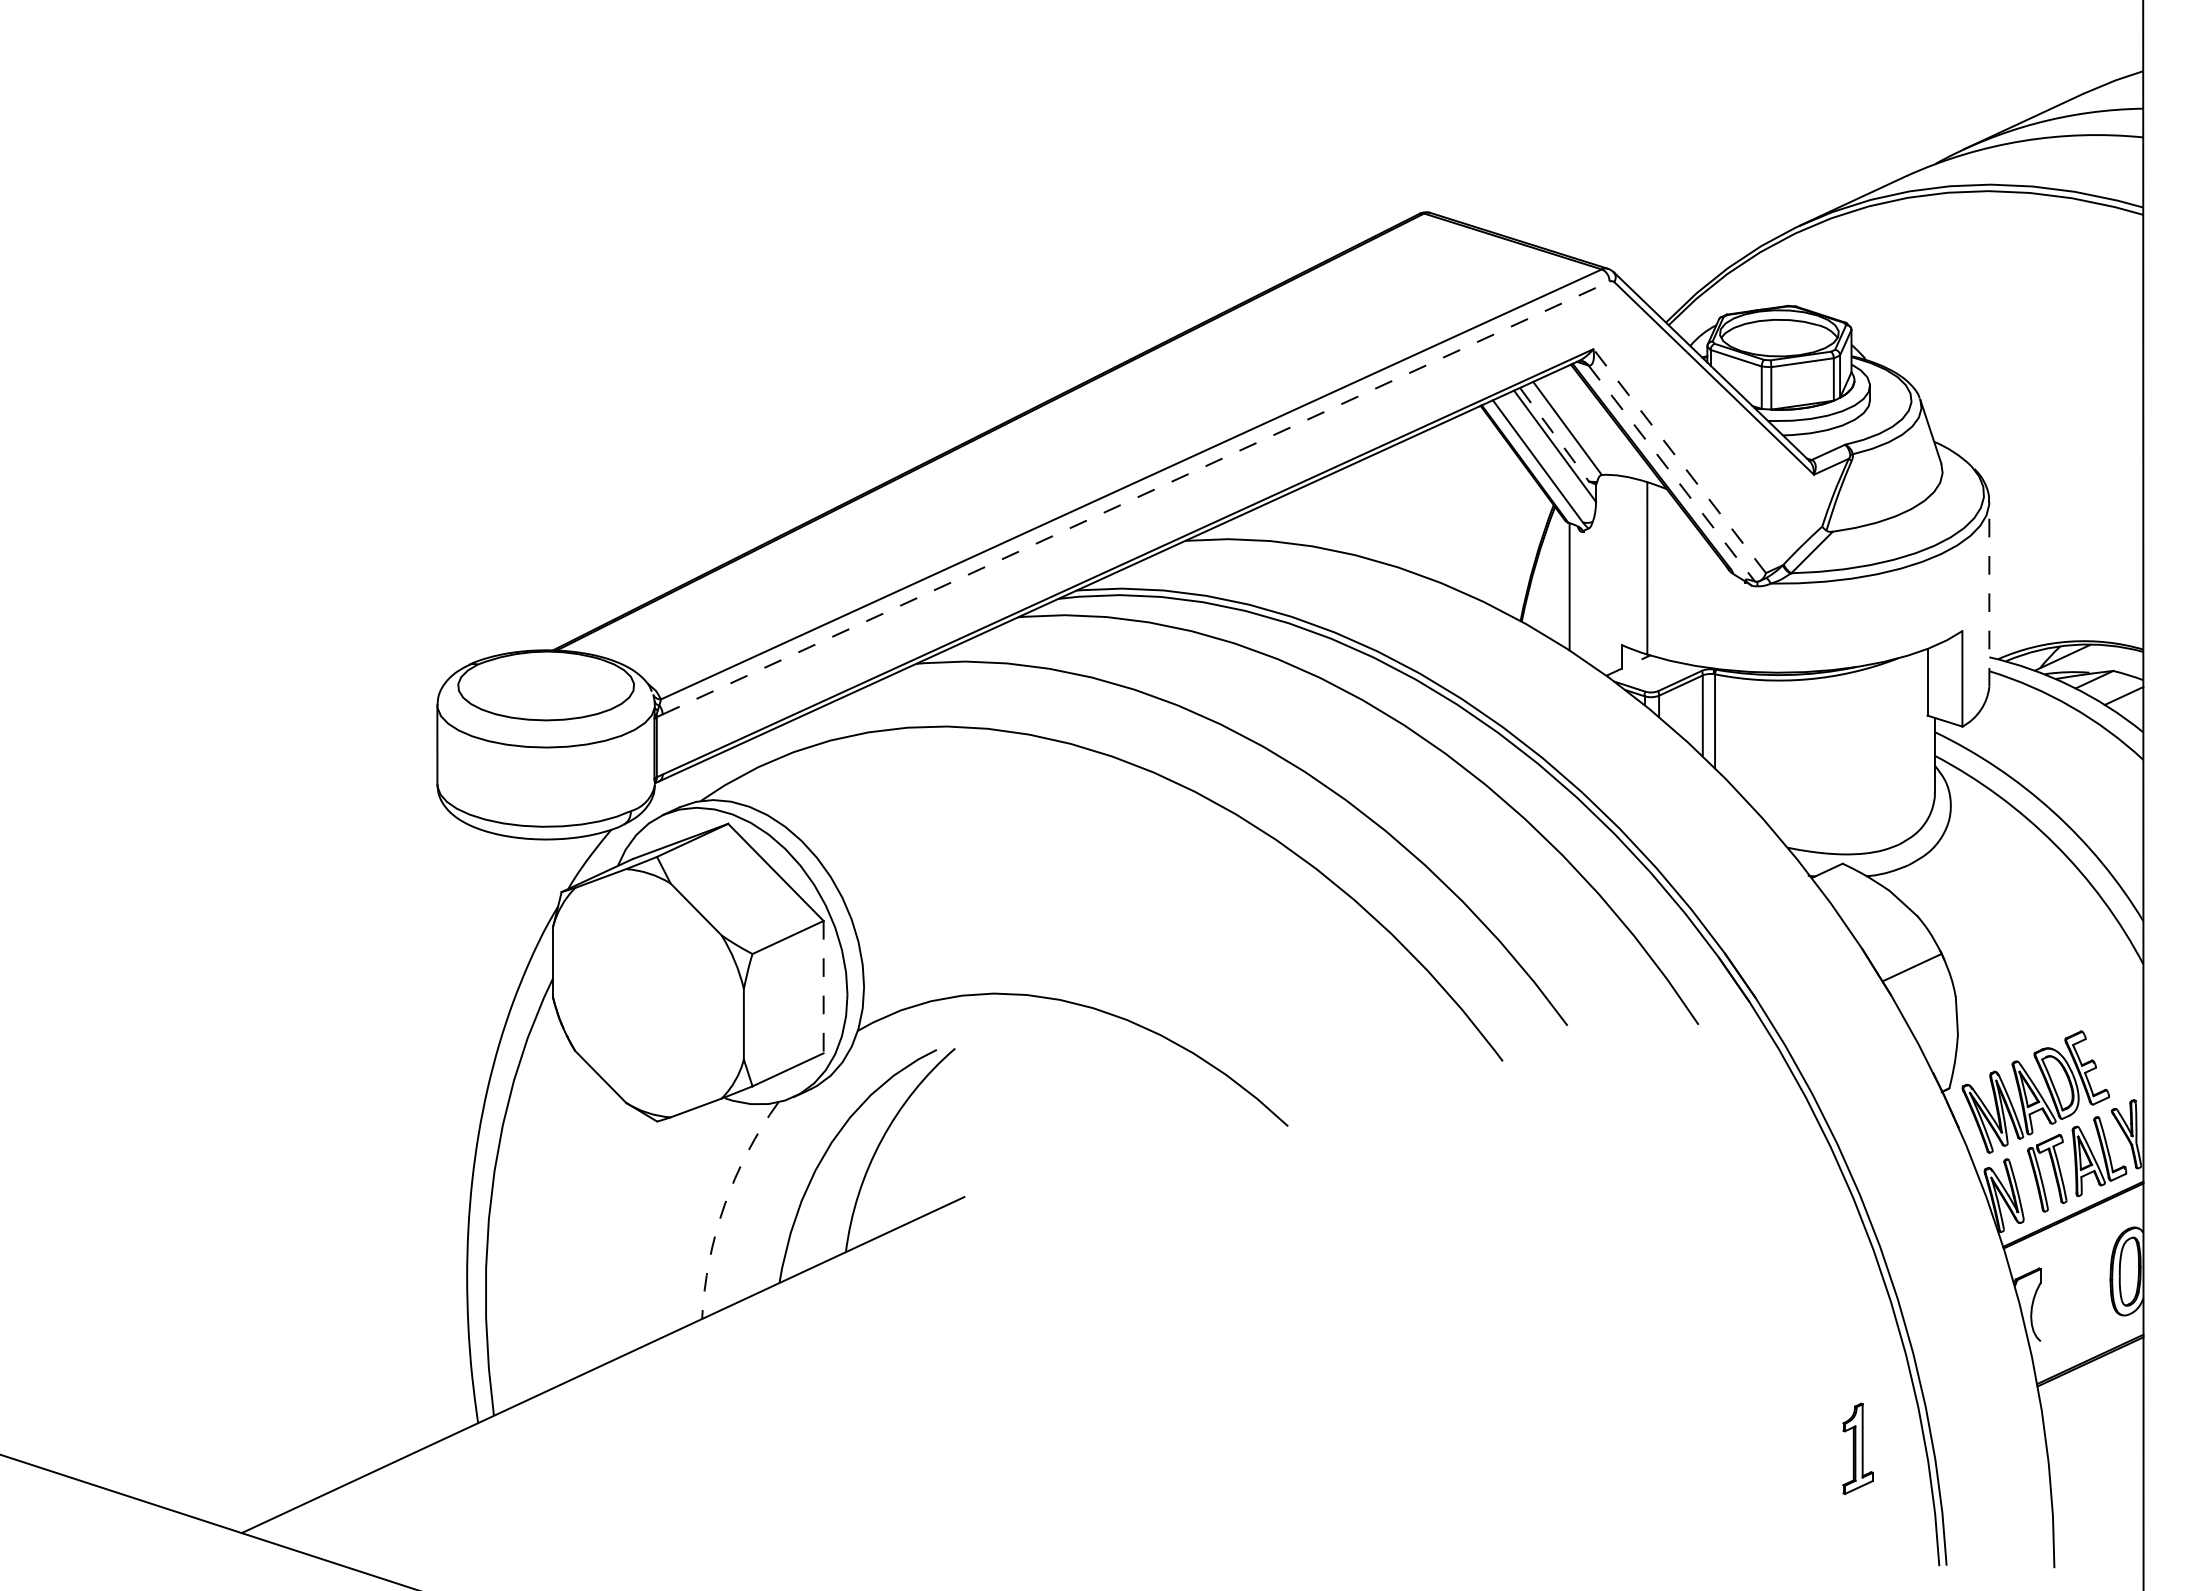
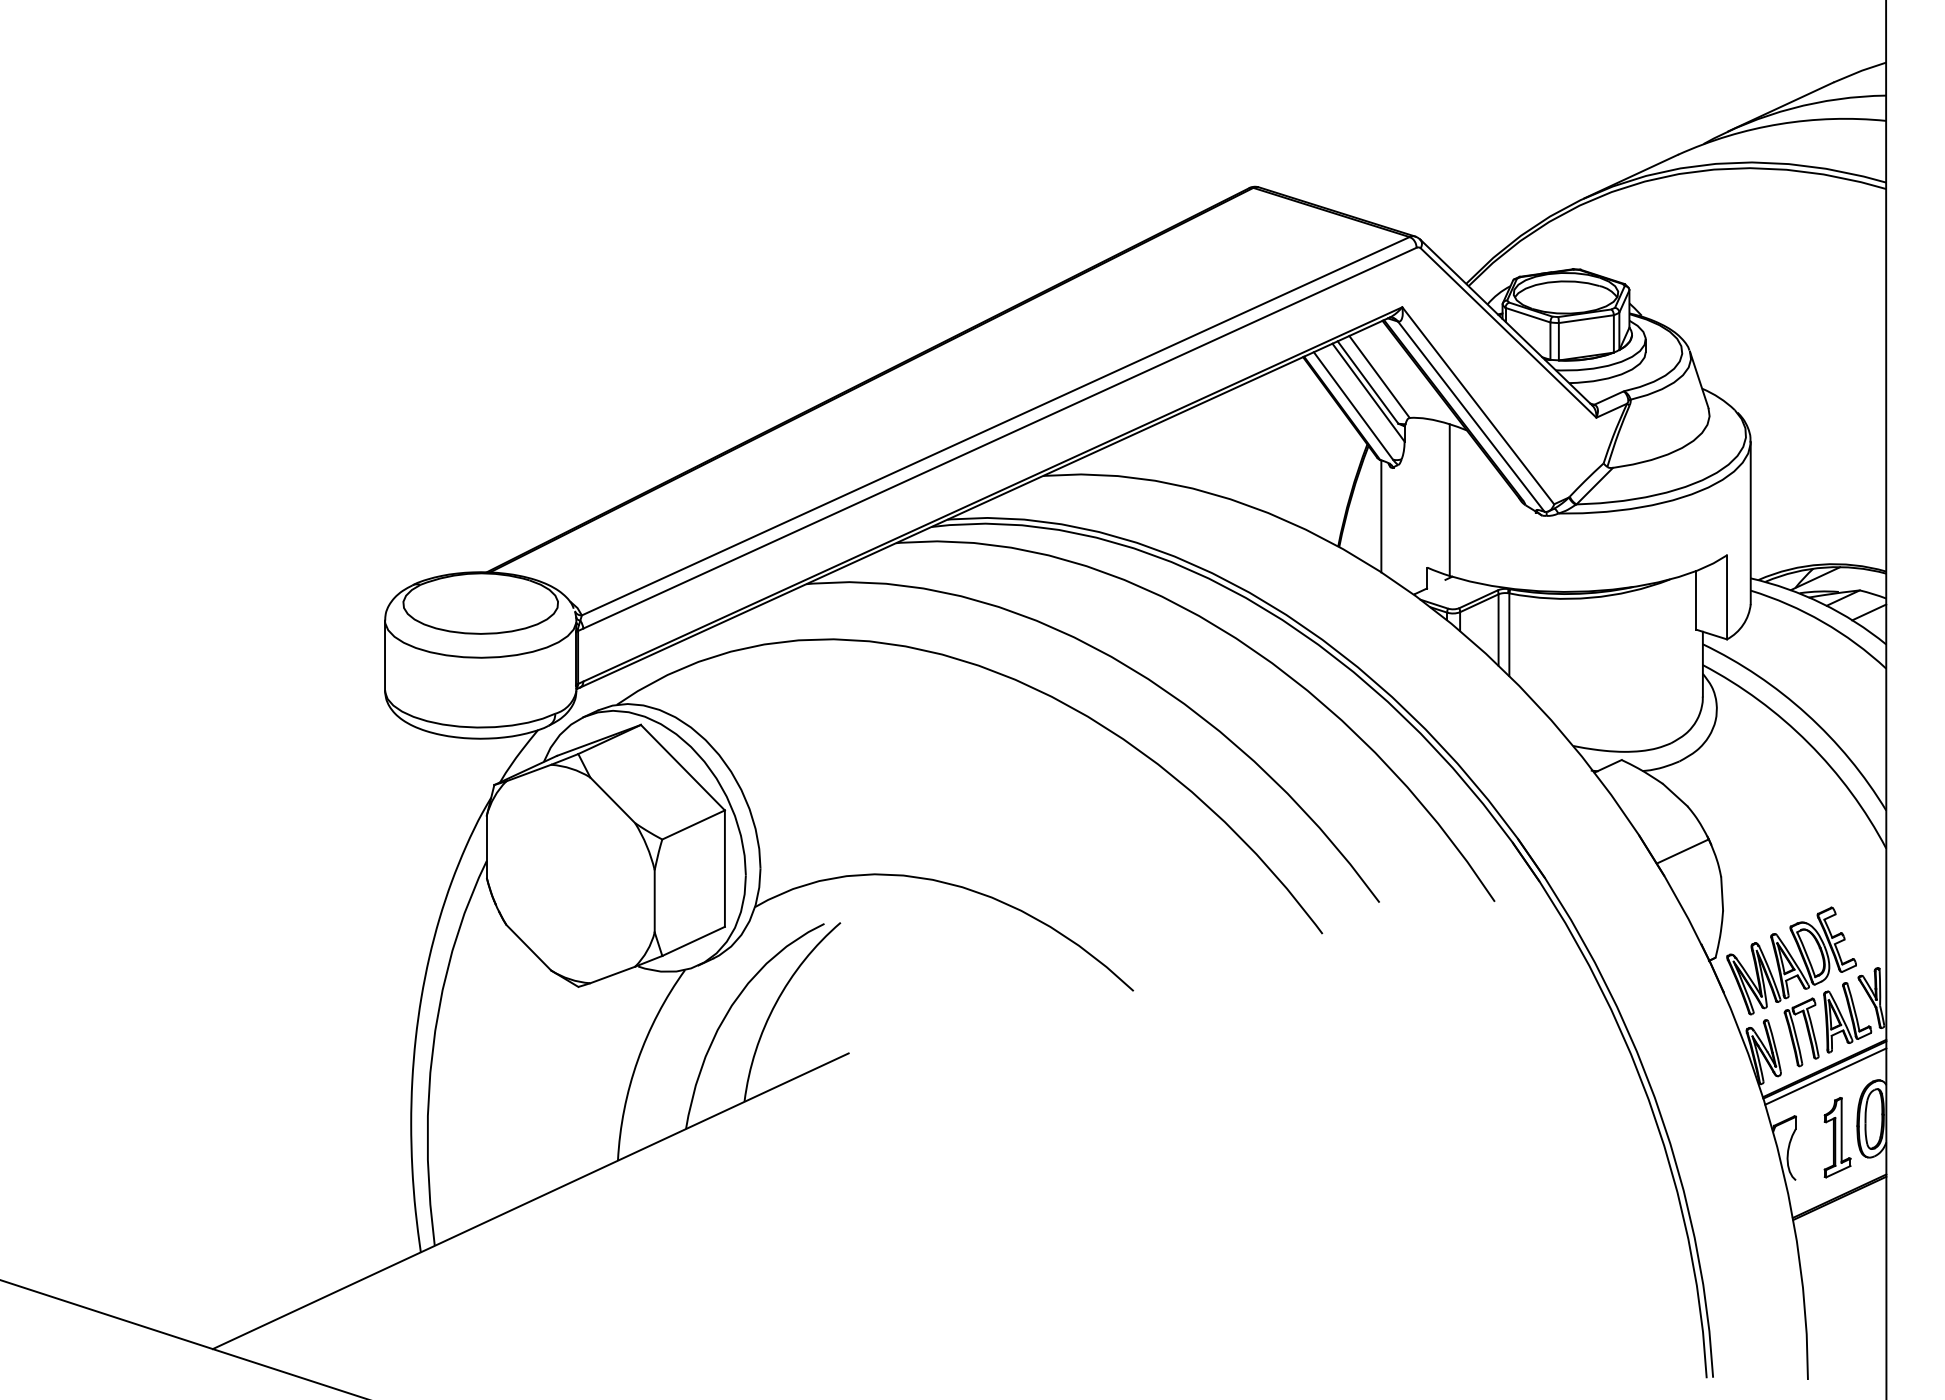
line: (1554, 435) -> (1368, 383), dashed -> solid
line: (1679, 460) -> (1478, 405), dashed -> solid
line: (1672, 473) -> (1471, 416), dashed -> solid
line: (1136, 498) -> (1000, 438), dashed -> solid
line: (1989, 593) -> (1750, 522), dashed -> solid
line: (823, 987) -> (724, 868), dashed -> solid
arc: (724, 1205) -> (637, 1060), dashed -> solid
line: (2074, 1223) -> (1825, 1076), added
part: (1857, 1448) -> (1837, 1137), moved

